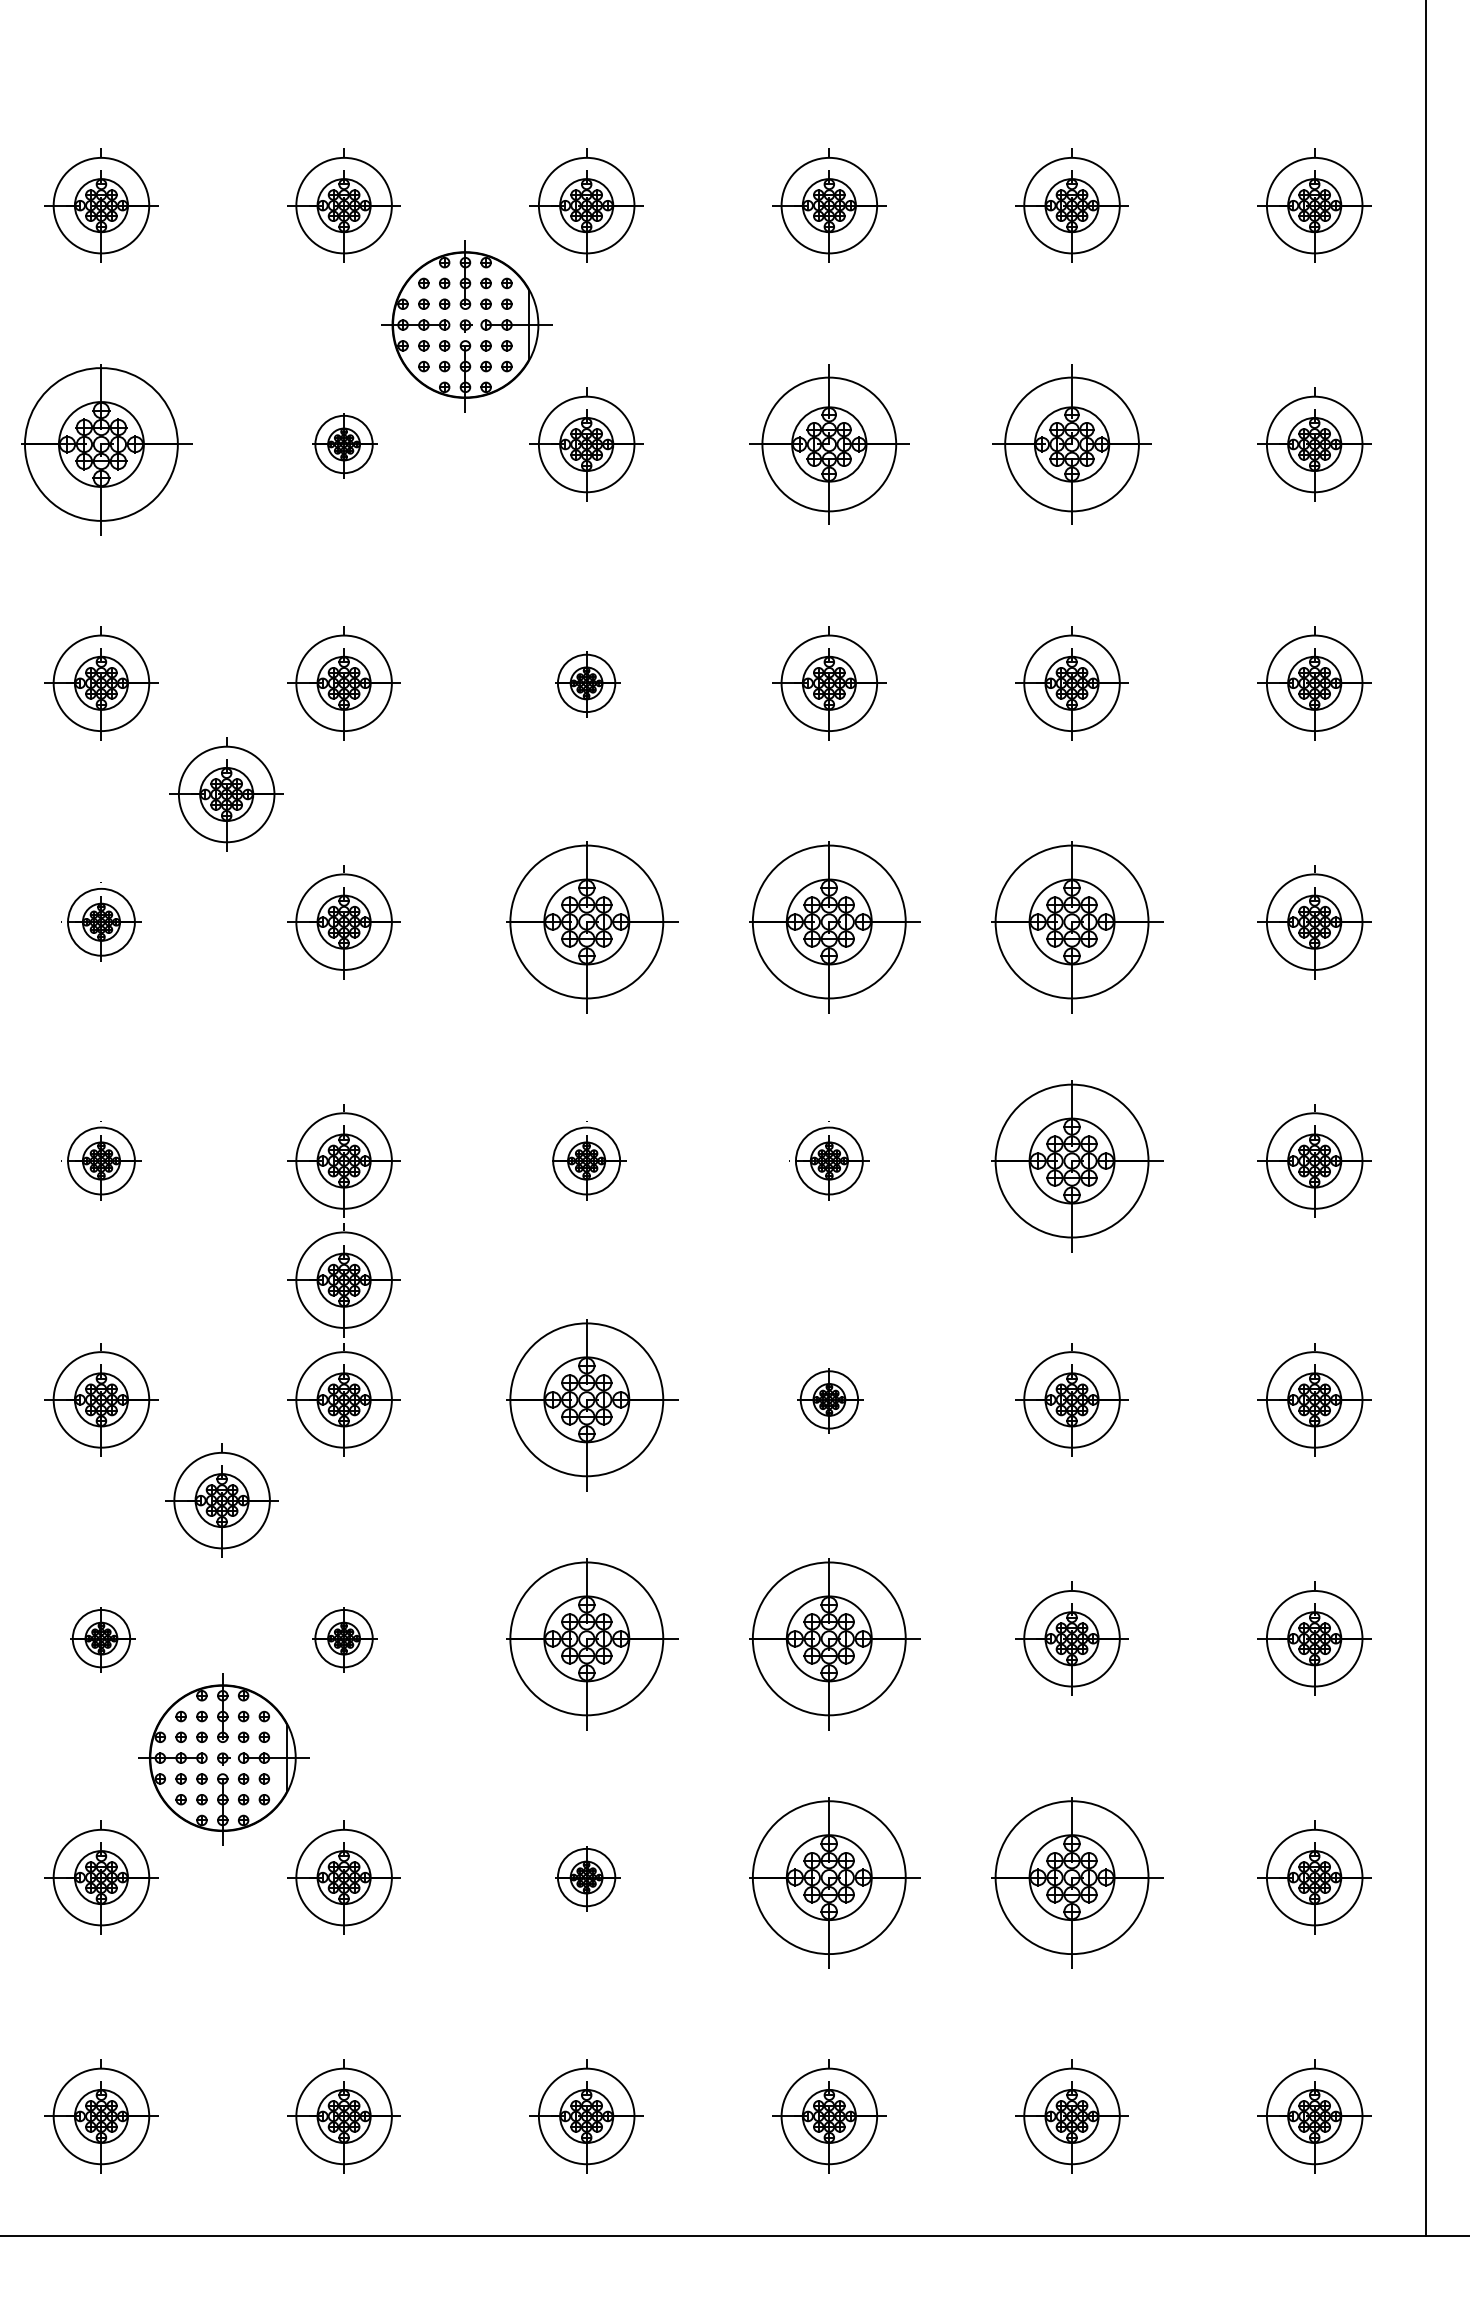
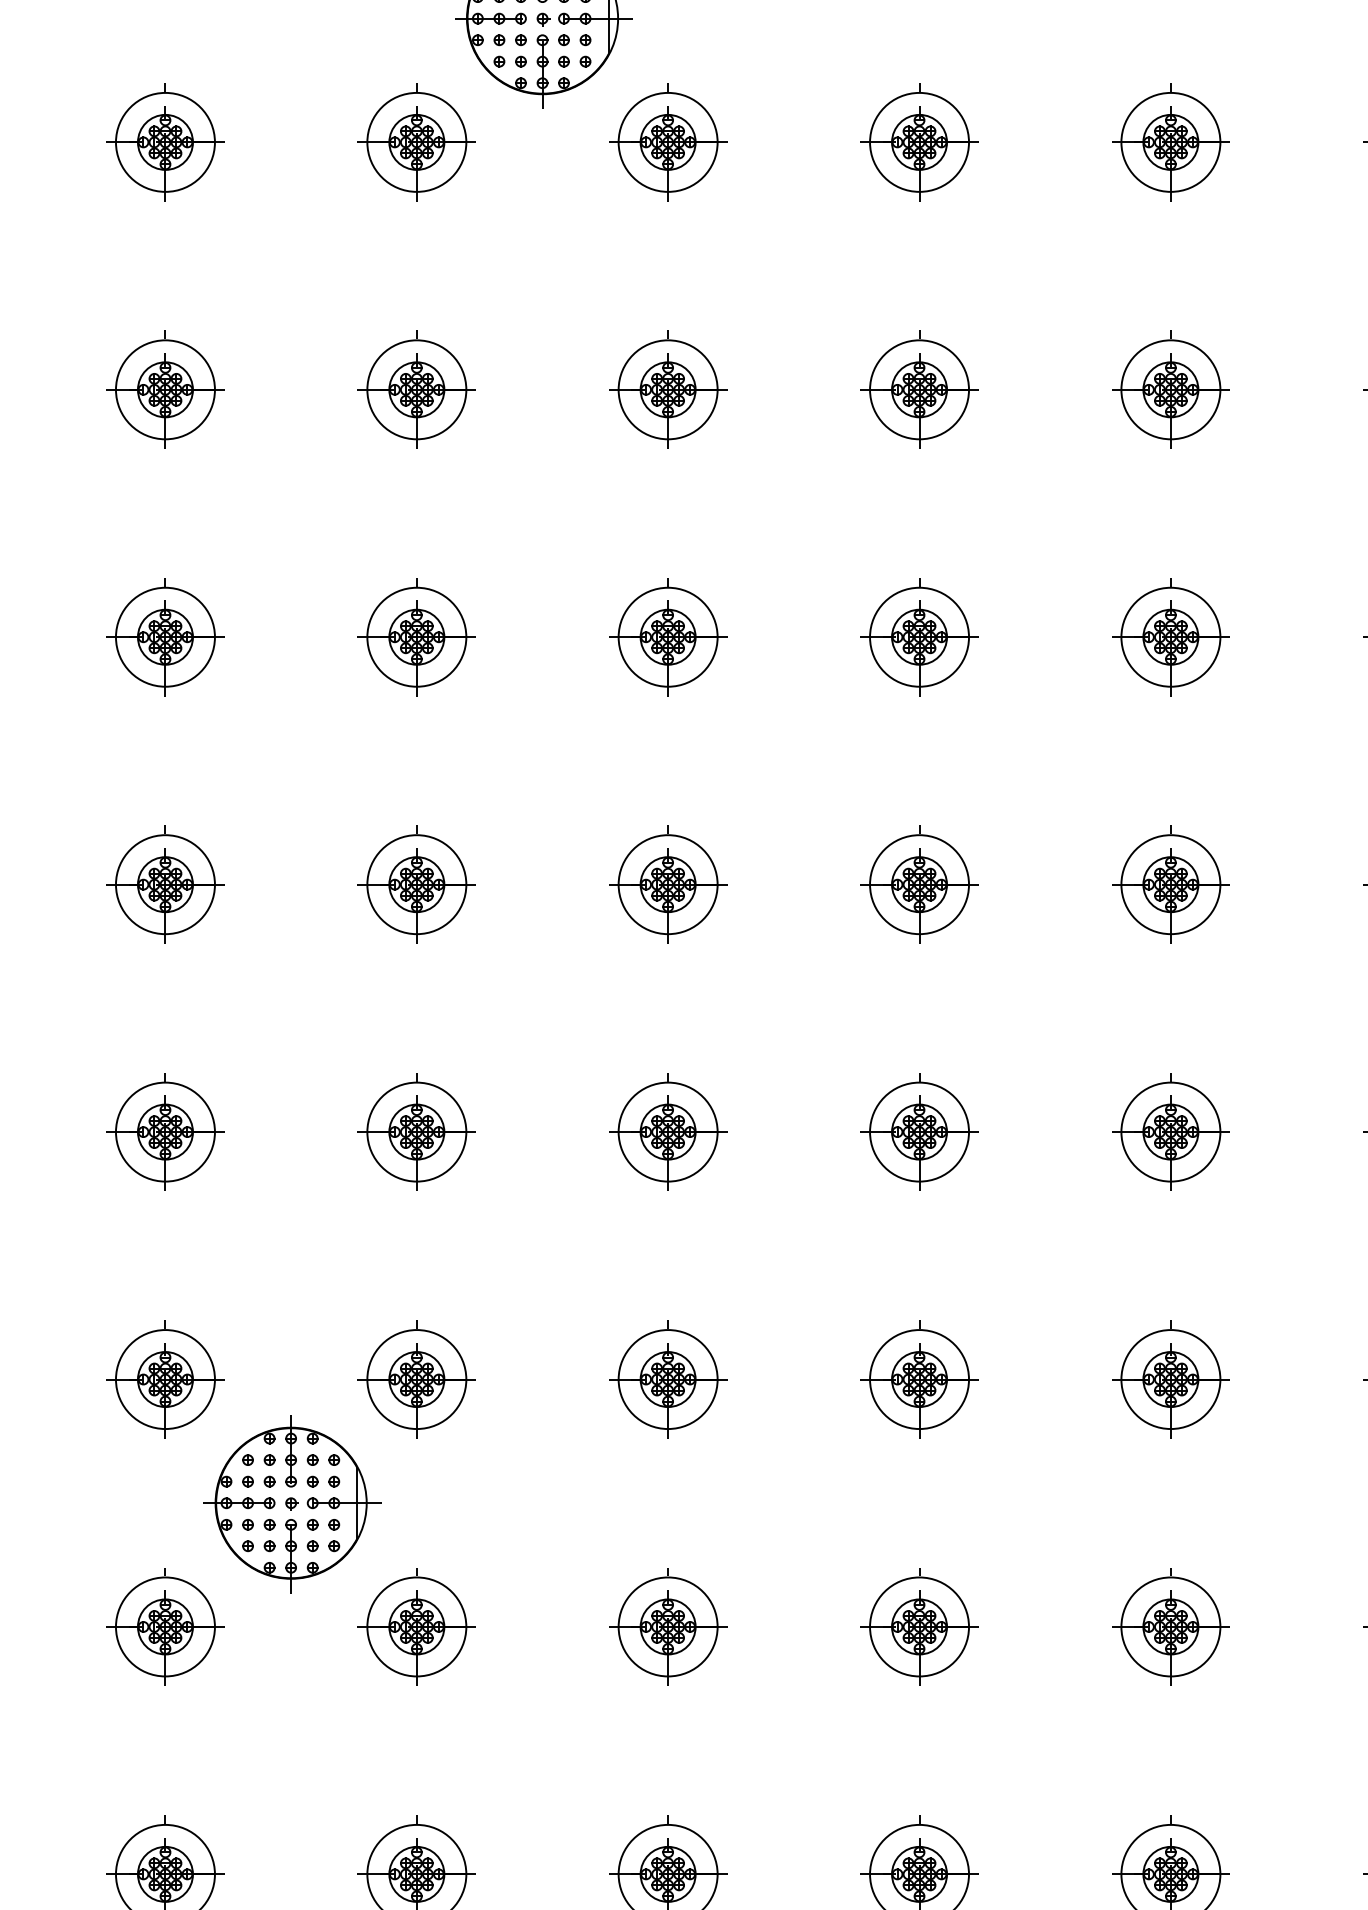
part: (101, 444) -> (165, 142), size x0.62
part: (343, 444) -> (416, 142), size x1.67
part: (829, 444) -> (919, 142), size x0.71
part: (1071, 444) -> (1170, 142), size x0.71
part: (586, 683) -> (667, 389), size x1.67
part: (226, 794) -> (295, 504), removed
part: (101, 922) -> (165, 637), size x1.43
part: (586, 922) -> (667, 637), size x0.62
part: (829, 922) -> (919, 637), size x0.62
part: (1071, 922) -> (1170, 637), size x0.62
part: (101, 1160) -> (165, 884), size x1.43
part: (586, 1160) -> (667, 884), size x1.43
part: (829, 1160) -> (919, 884), size x1.43
part: (1071, 1160) -> (1170, 884), size x0.62
part: (343, 1280) -> (416, 1008), removed
part: (586, 1399) -> (667, 1131), size x0.62
part: (829, 1399) -> (919, 1131), size x1.67
part: (221, 1500) -> (289, 1236), removed
part: (101, 1638) -> (165, 1379), size x1.67
part: (343, 1638) -> (416, 1379), size x1.67
part: (586, 1638) -> (667, 1379), size x0.62
part: (829, 1638) -> (919, 1379), size x0.62
part: (586, 1877) -> (667, 1626), size x1.67
part: (829, 1877) -> (919, 1626), size x0.62
part: (1071, 1877) -> (1170, 1626), size x0.62

